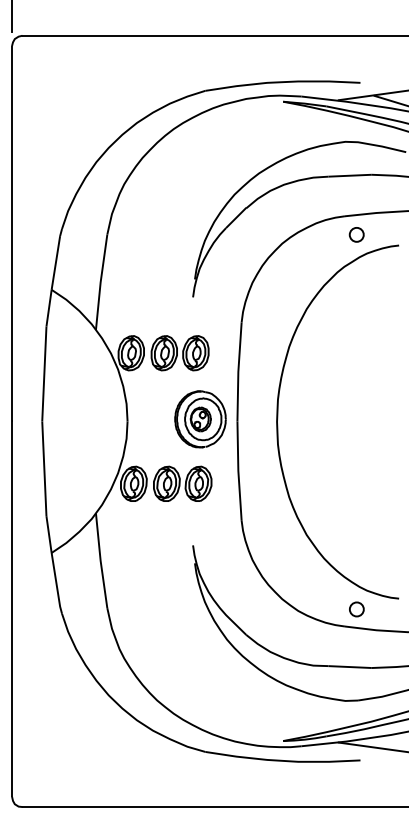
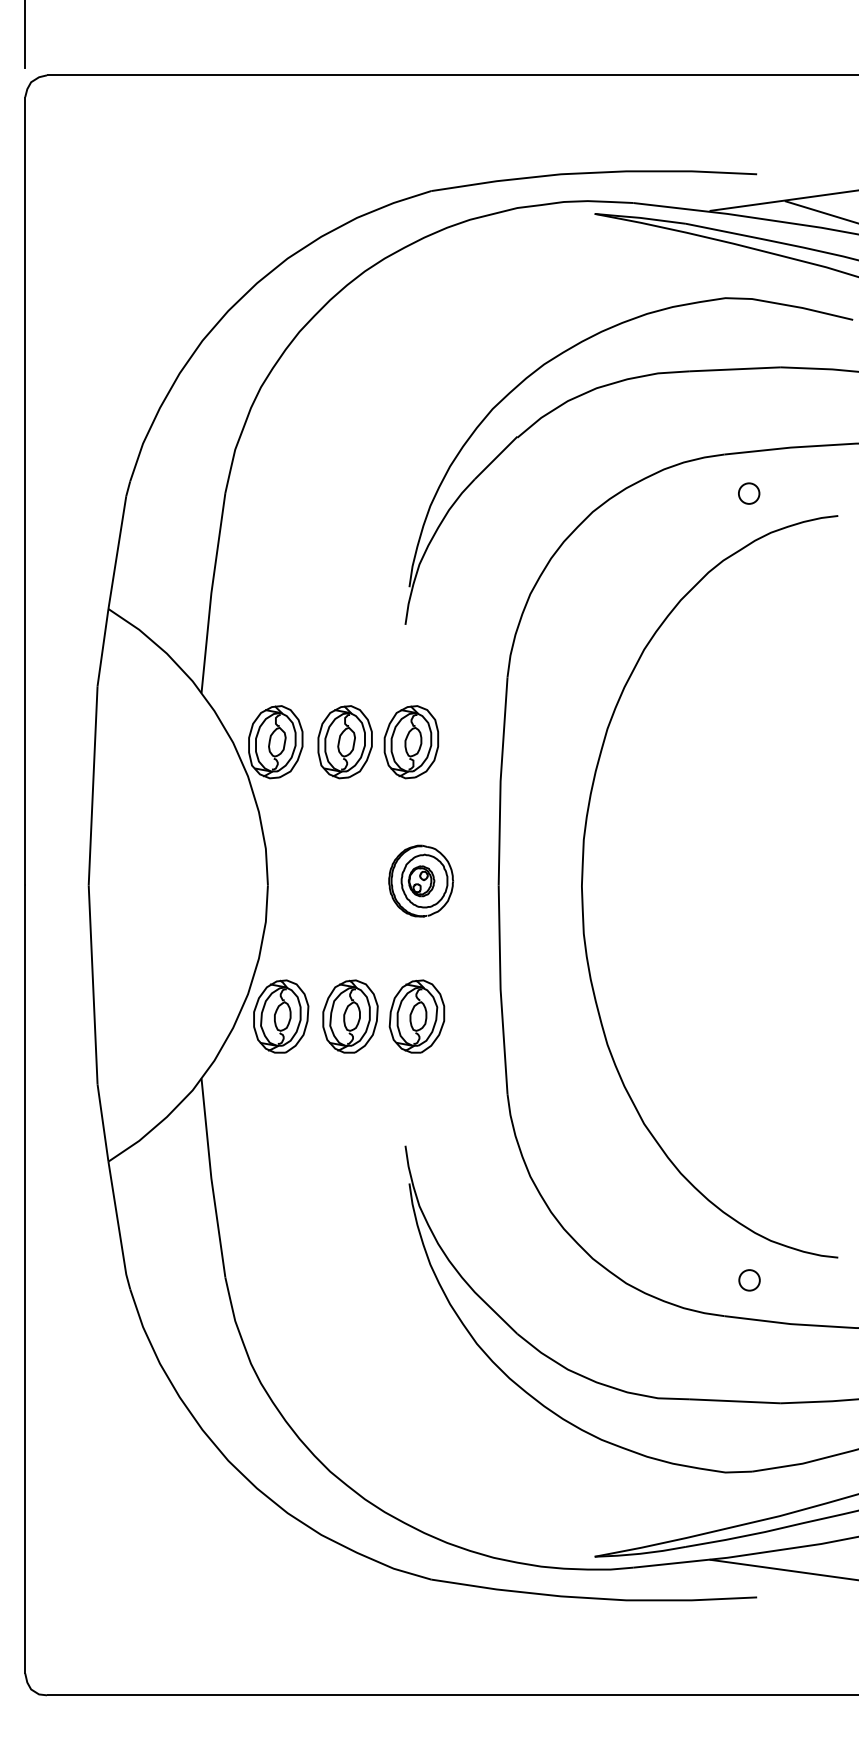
circle: (356, 234) -> (748, 492), size x0.7
part: (200, 419) -> (421, 881), size x0.6
circle: (356, 609) -> (748, 1280), size x0.7

